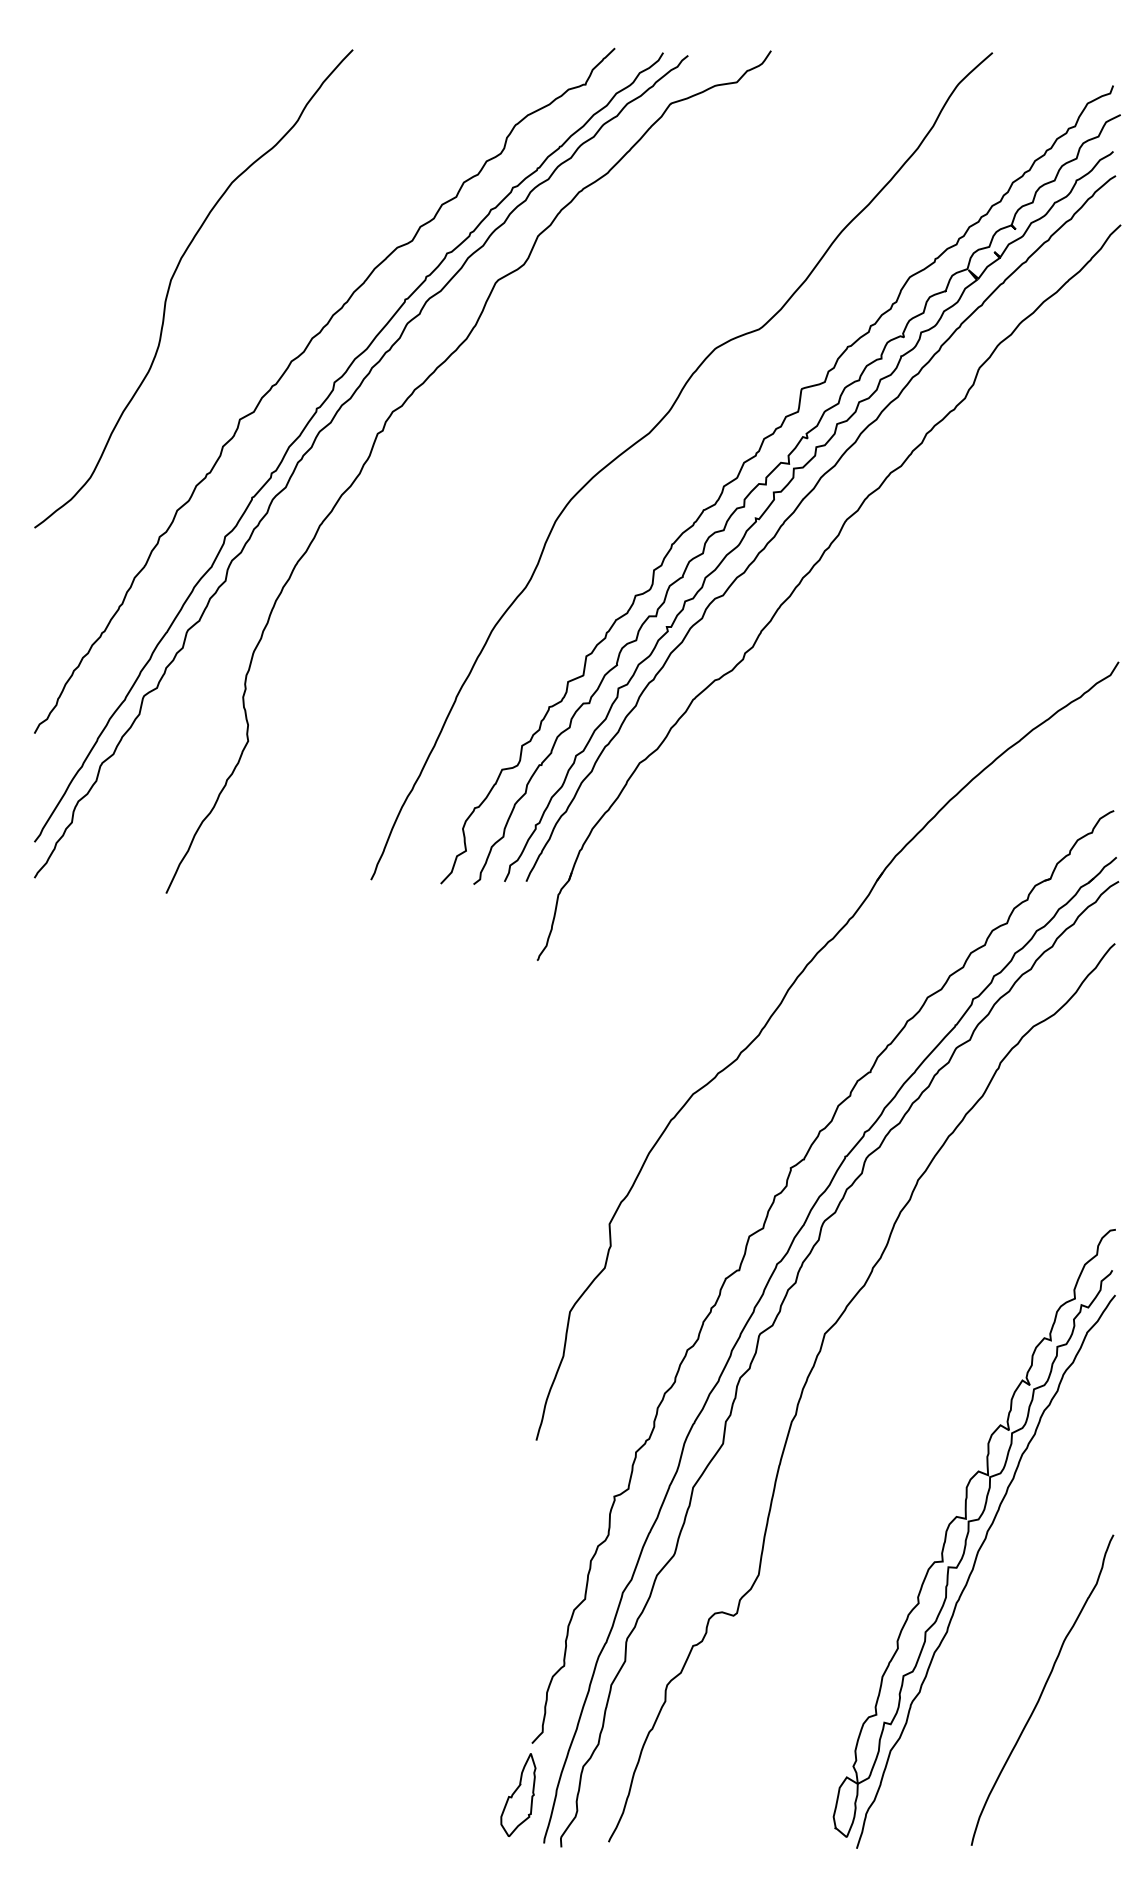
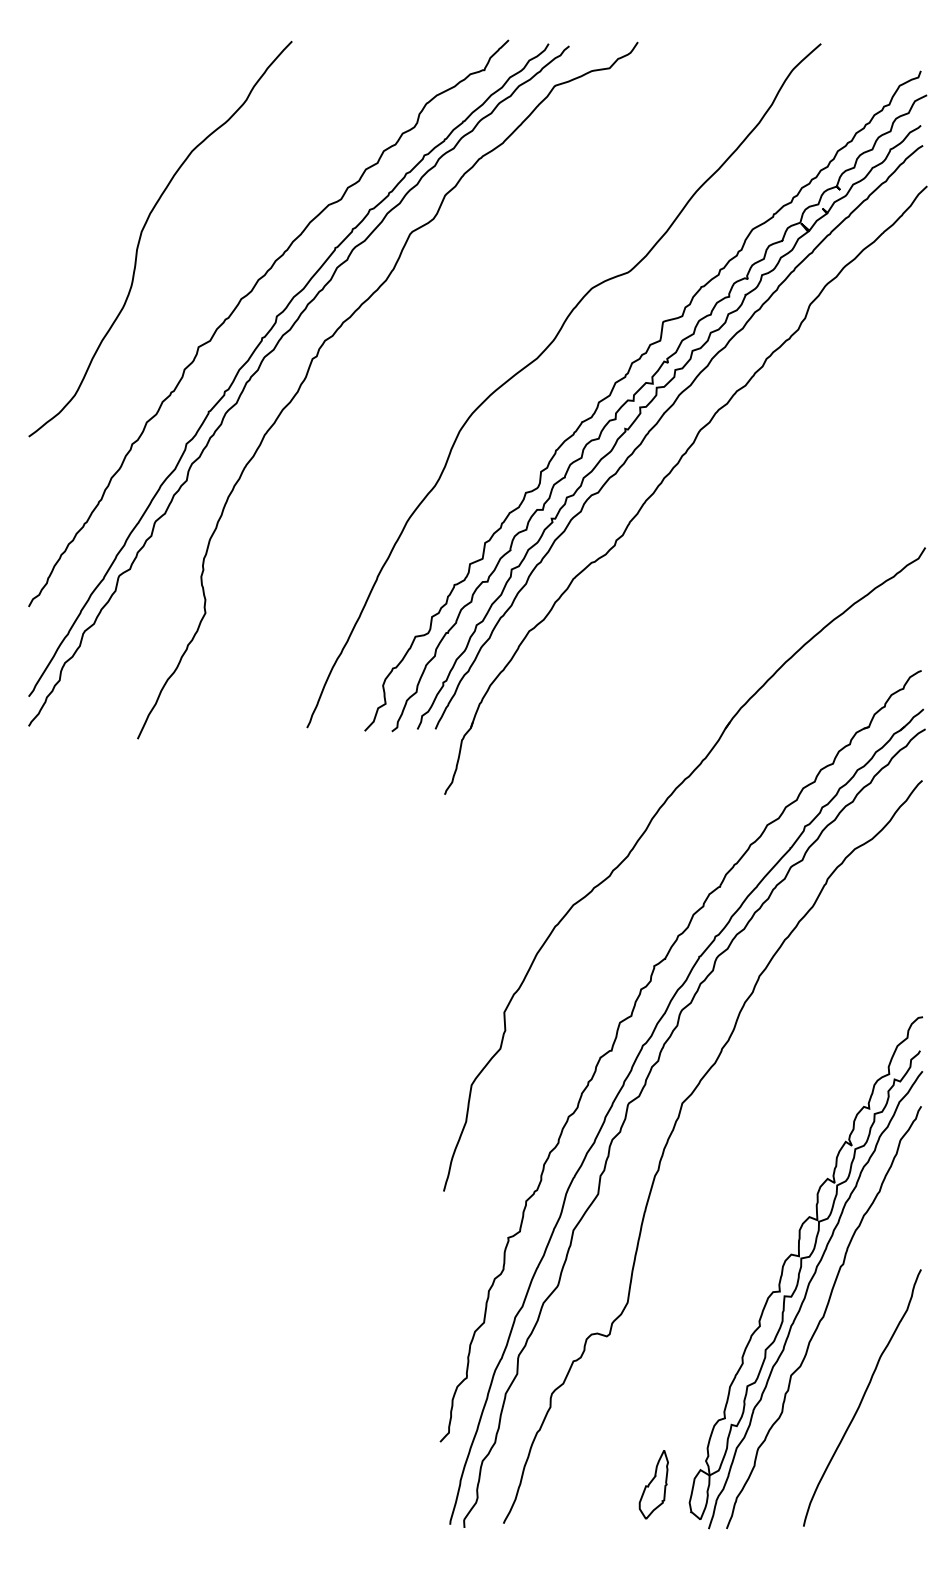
curve: (996, 1592) -> (824, 1317), added
part: (518, 1794) -> (653, 1484), moved

